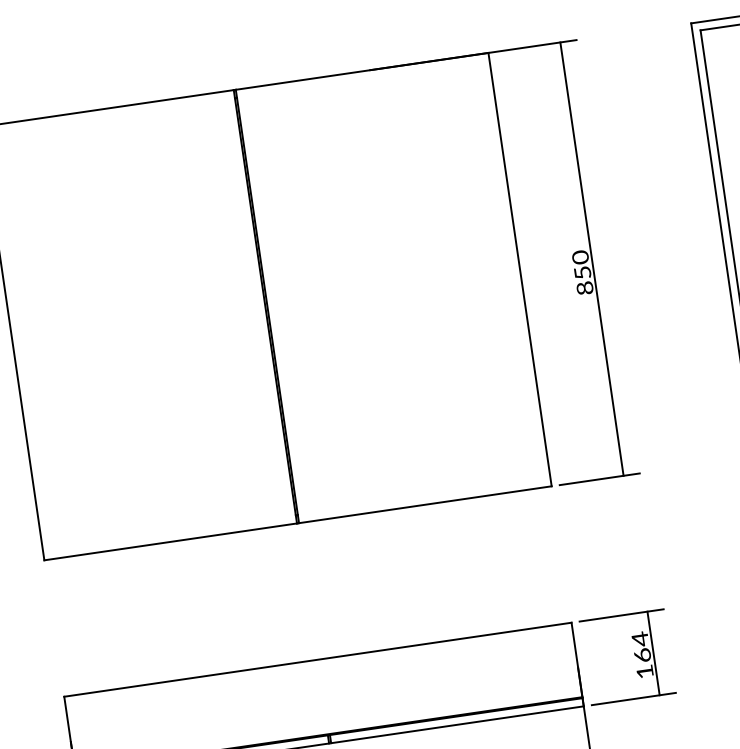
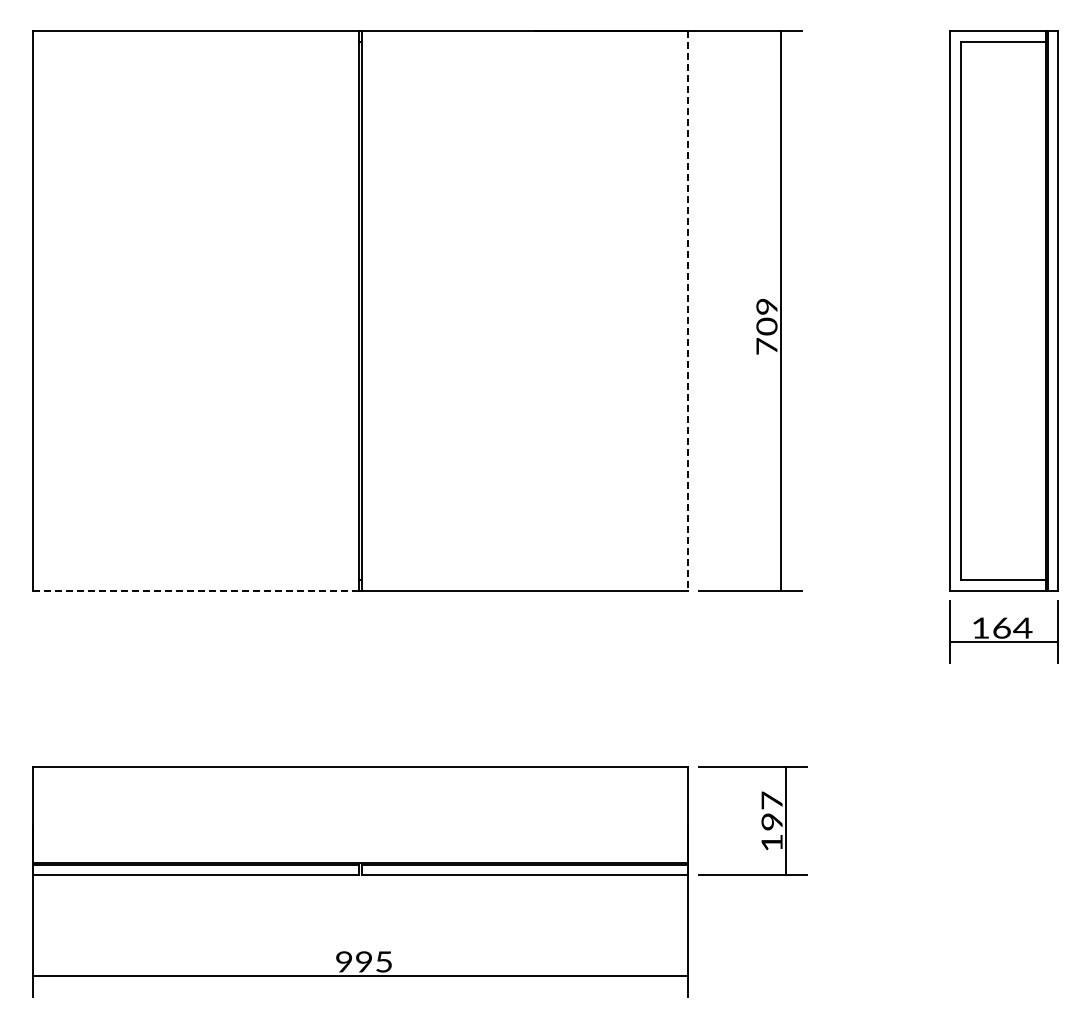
line: (520, 269) -> (688, 310), solid -> dashed
text: (582, 272) -> (766, 325), 850 -> 709
line: (171, 541) -> (196, 590), solid -> dashed
text: (640, 646) -> (771, 810), 164 -> 197

